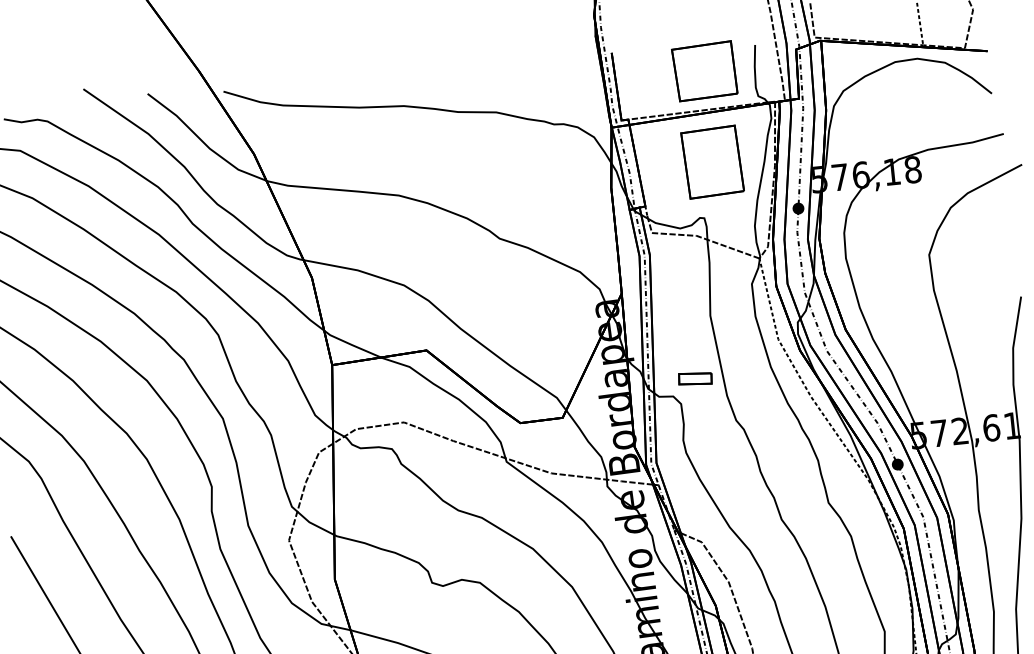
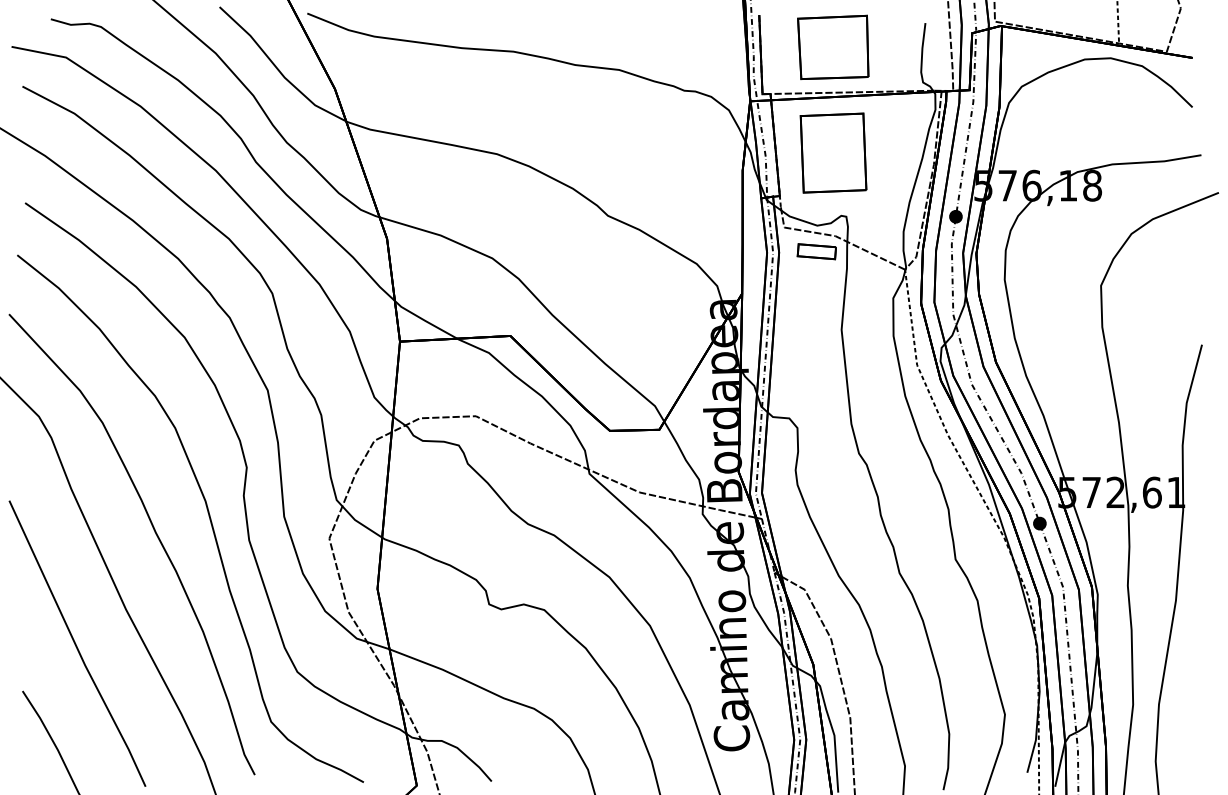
part: (704, 70) -> (833, 46), moved
part: (712, 161) -> (833, 152), moved
part: (695, 378) -> (816, 251), moved

